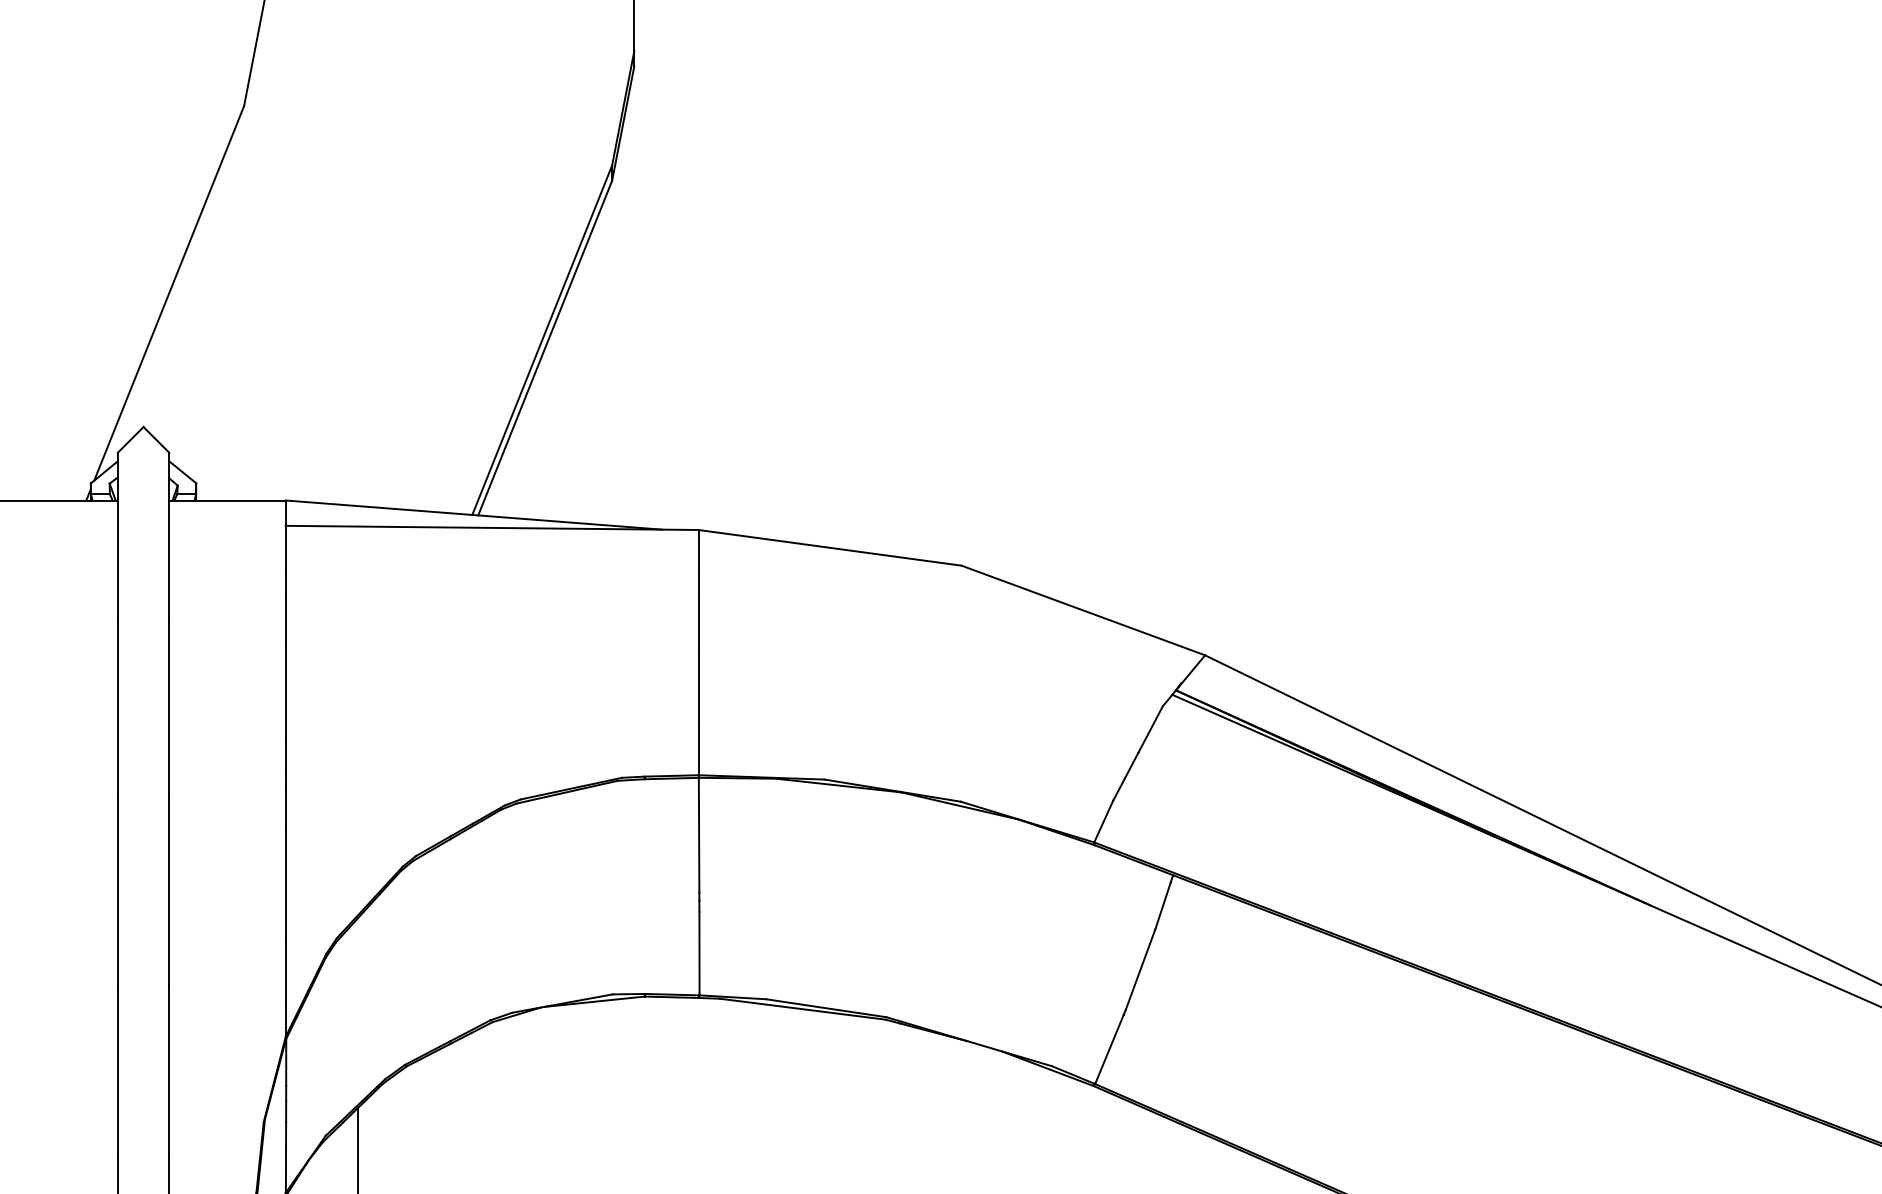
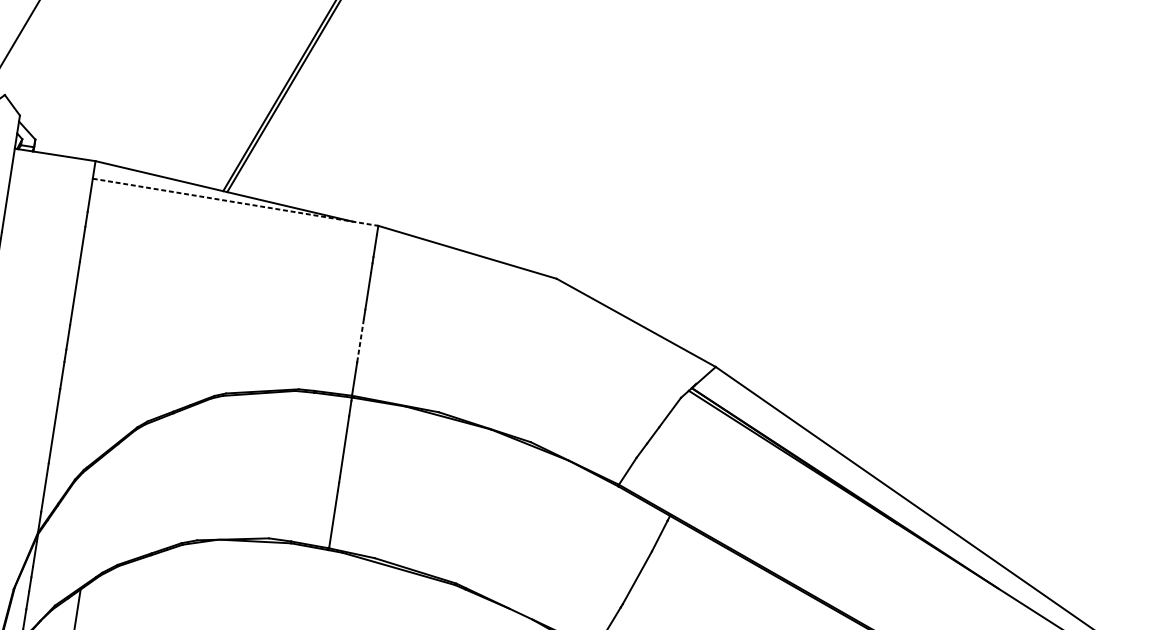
line: (492, 527) -> (235, 202), solid -> dashed
line: (698, 695) -> (360, 340), solid -> dashed

